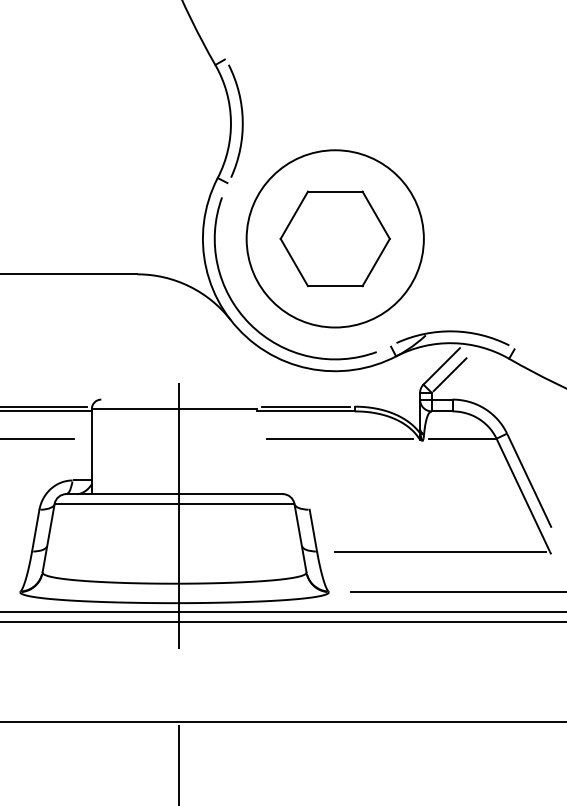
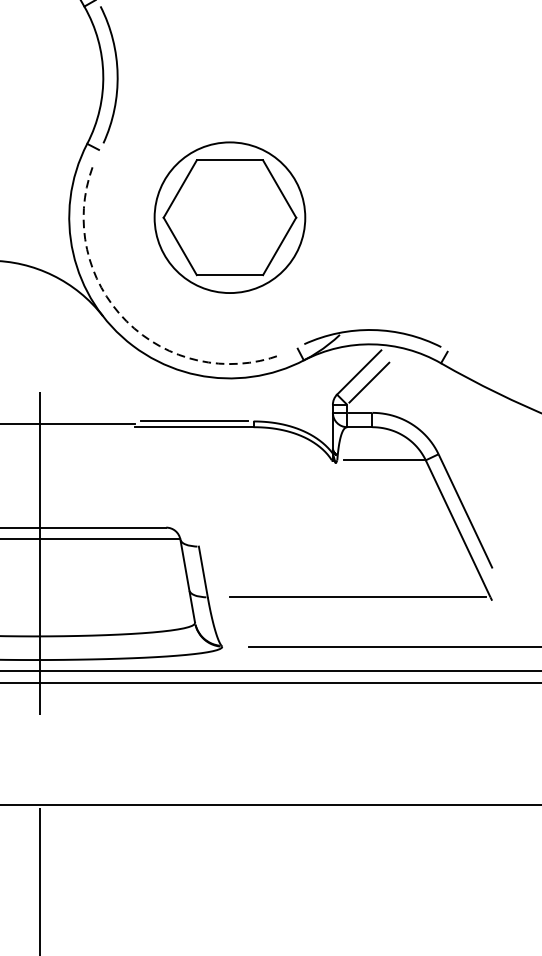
circle: (334, 238) -> (229, 217), size x0.7
arc: (250, 324) -> (127, 321), solid -> dashed
line: (339, 438) -> (235, 460), removed

